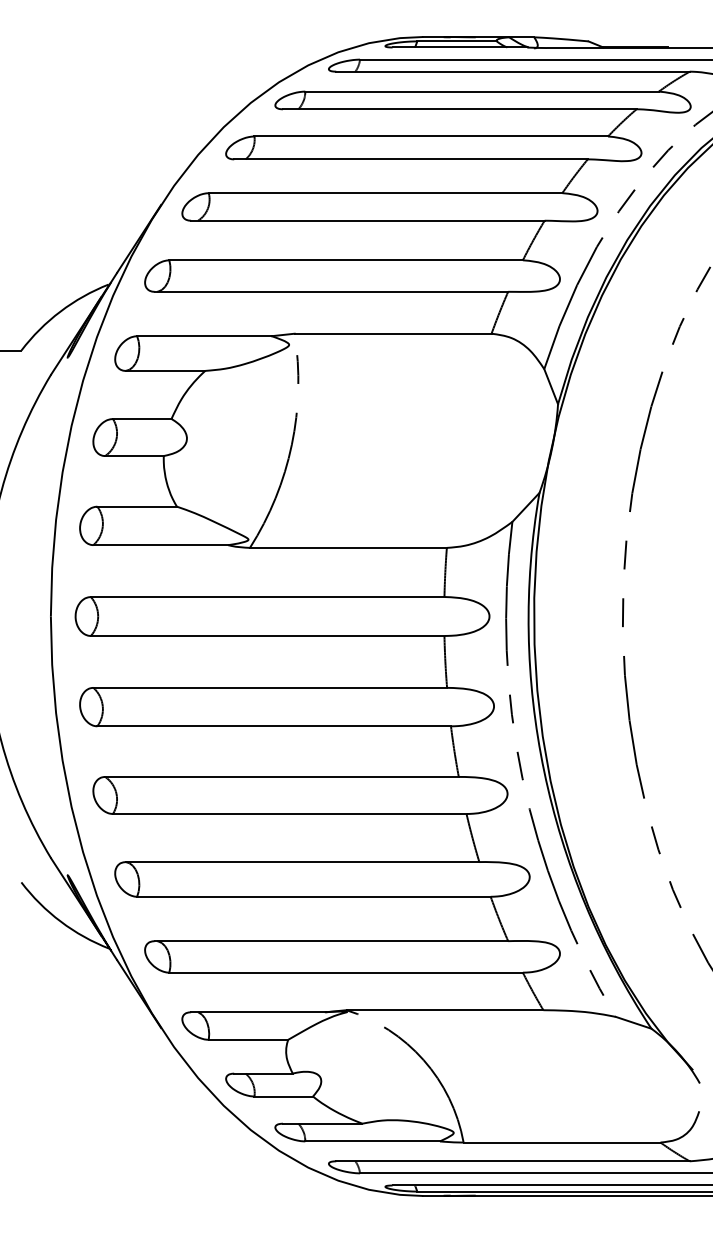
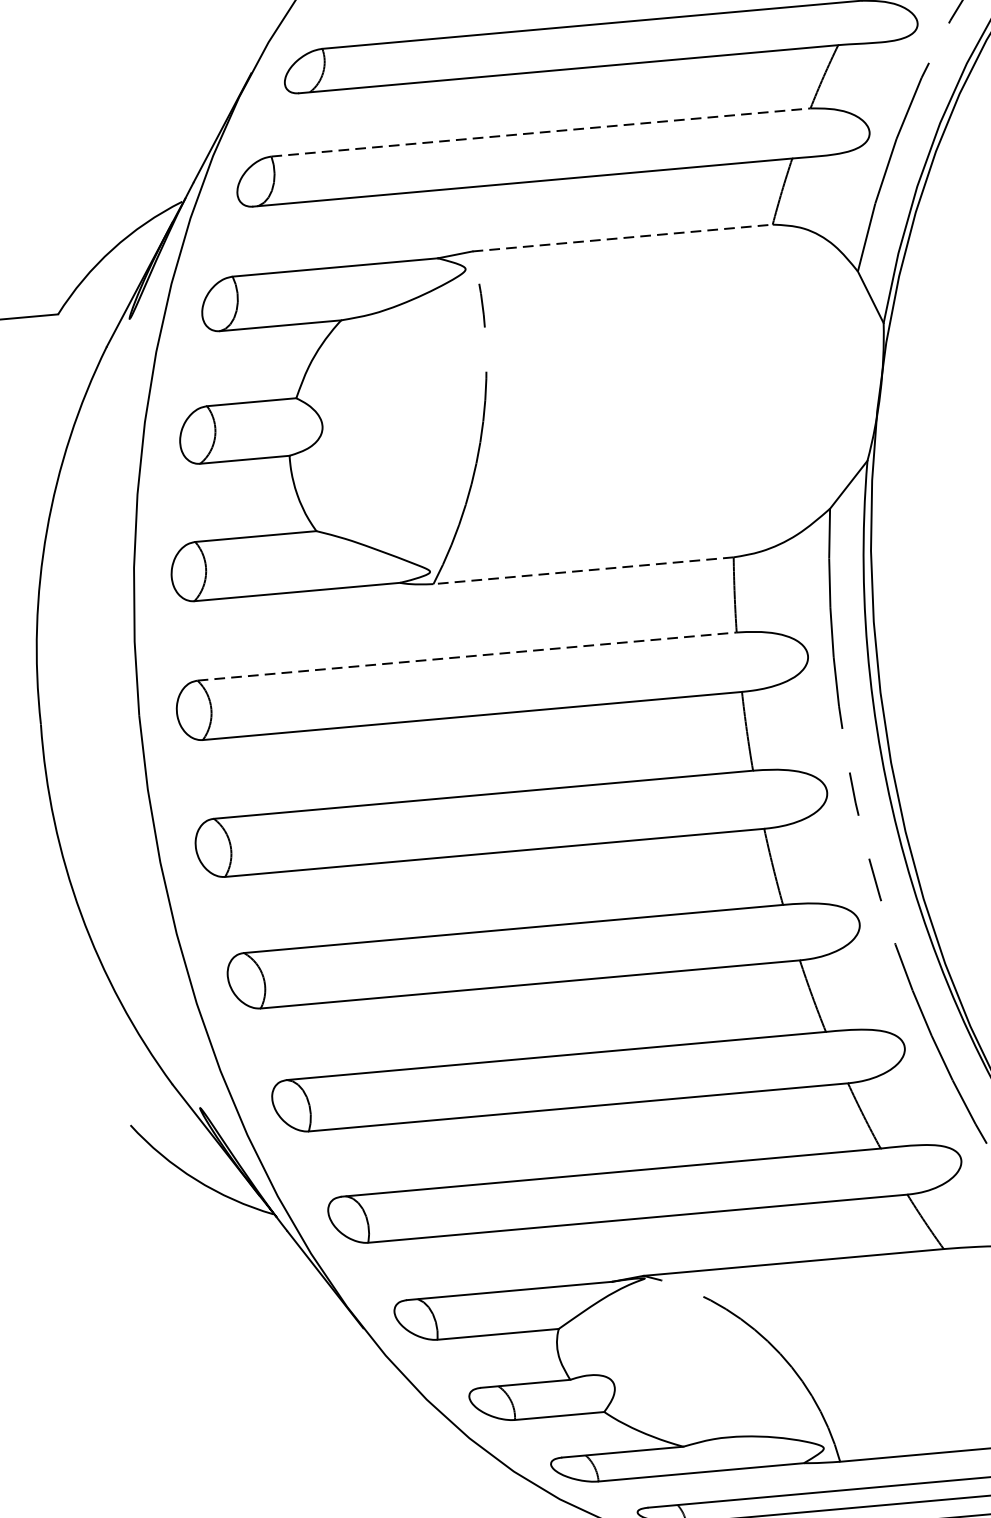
line: (346, 260) -> (541, 132), solid -> dashed
line: (393, 333) -> (623, 237), solid -> dashed
line: (347, 547) -> (582, 570), solid -> dashed
line: (267, 597) -> (466, 657), solid -> dashed

